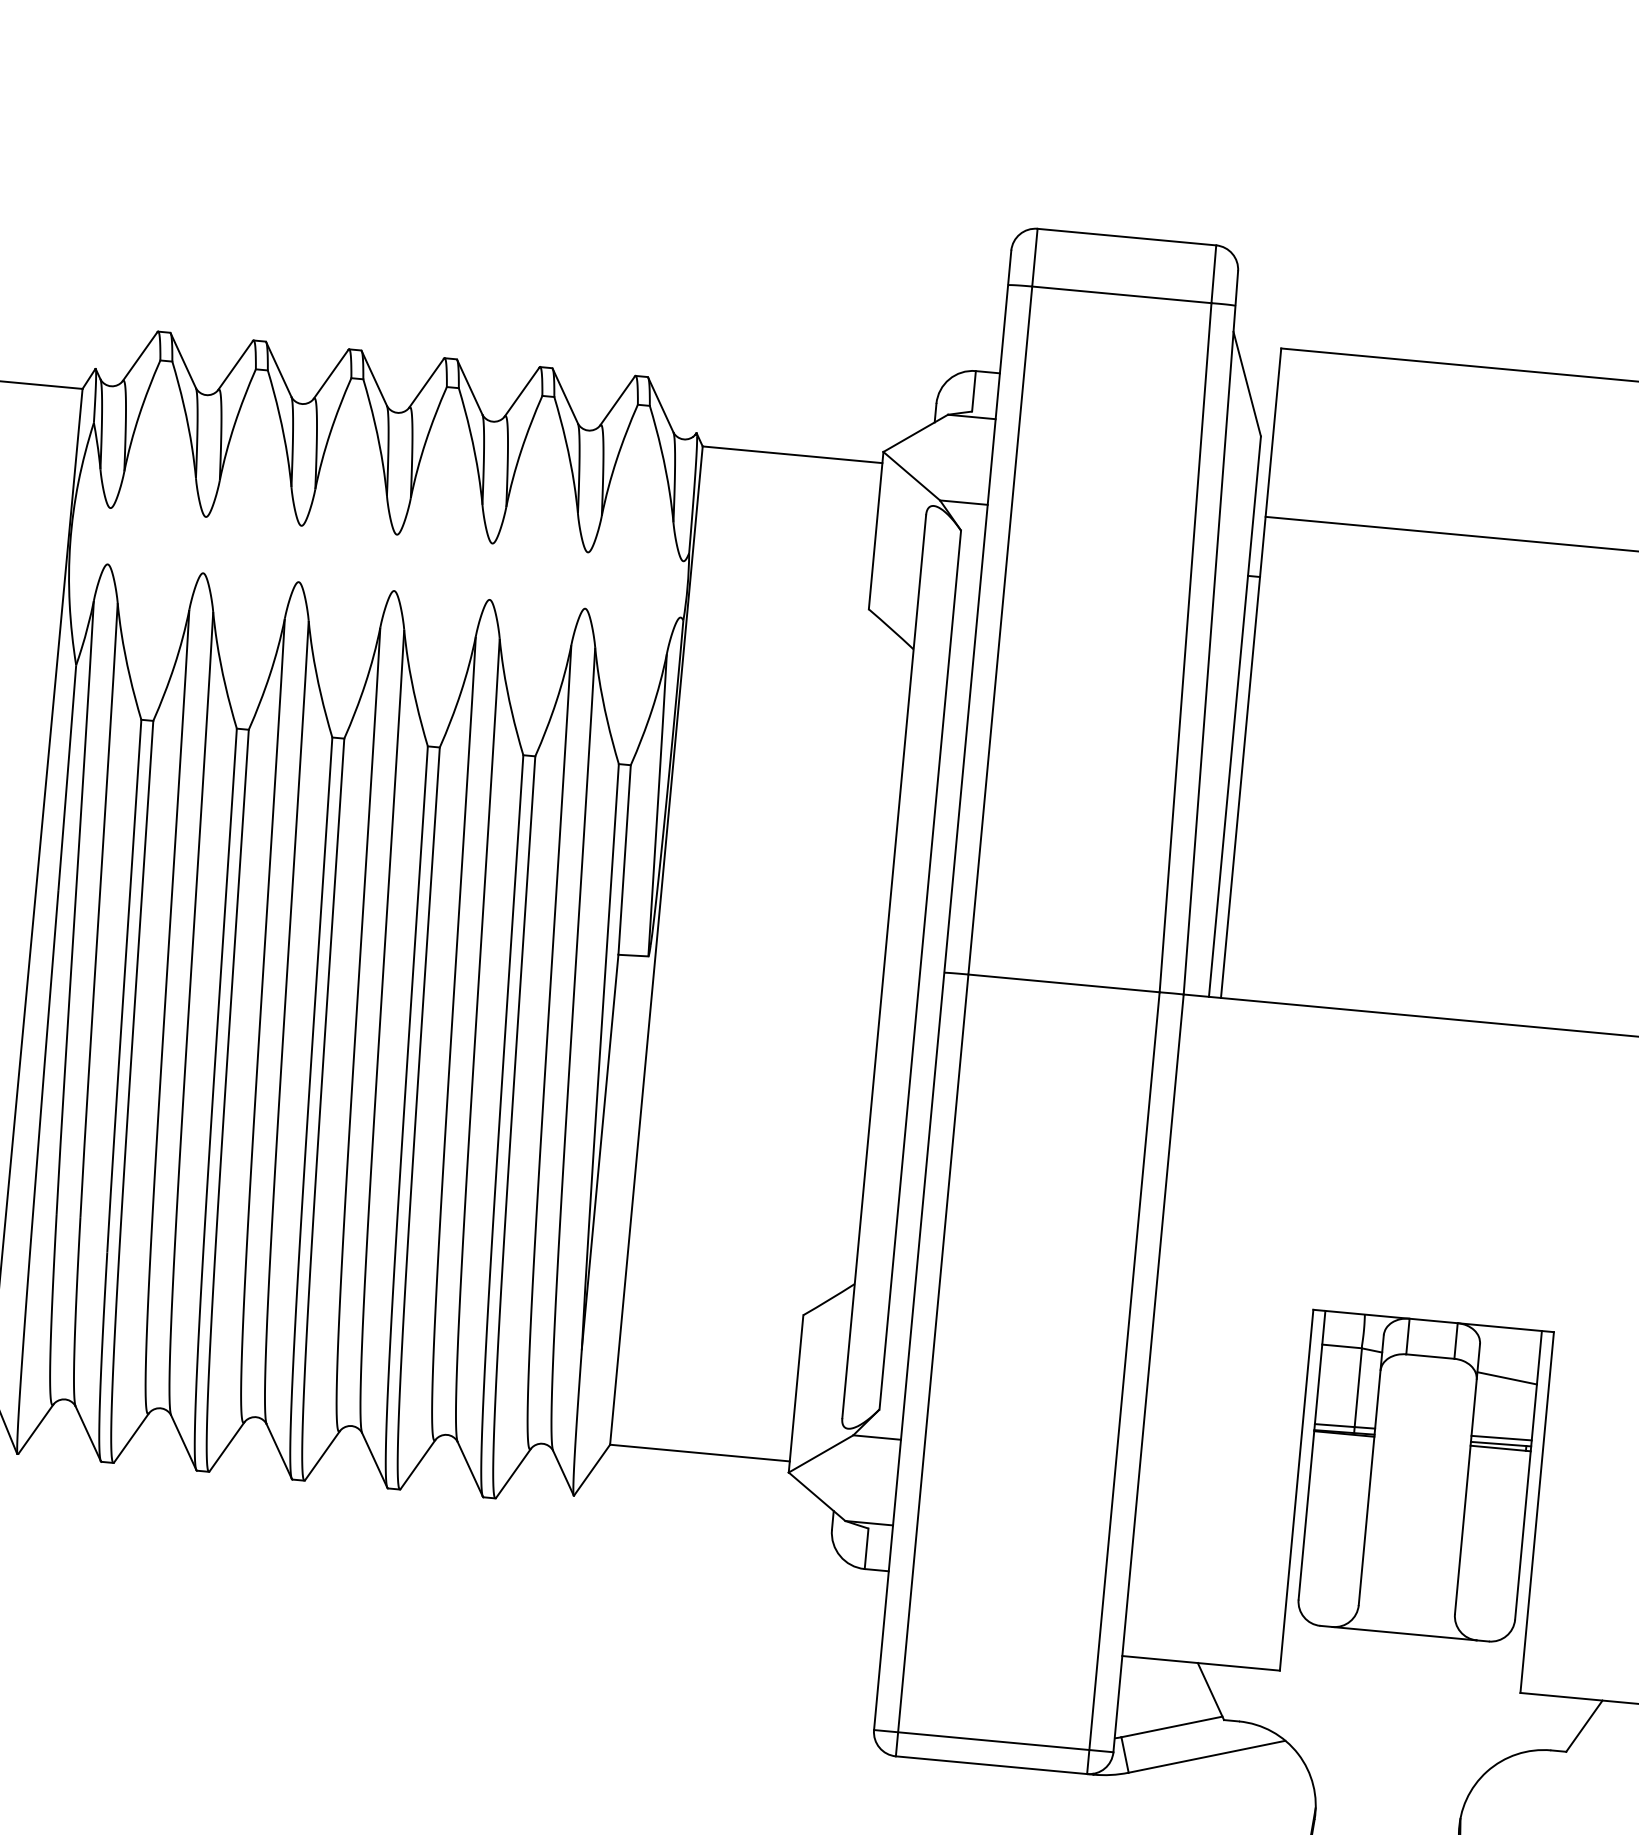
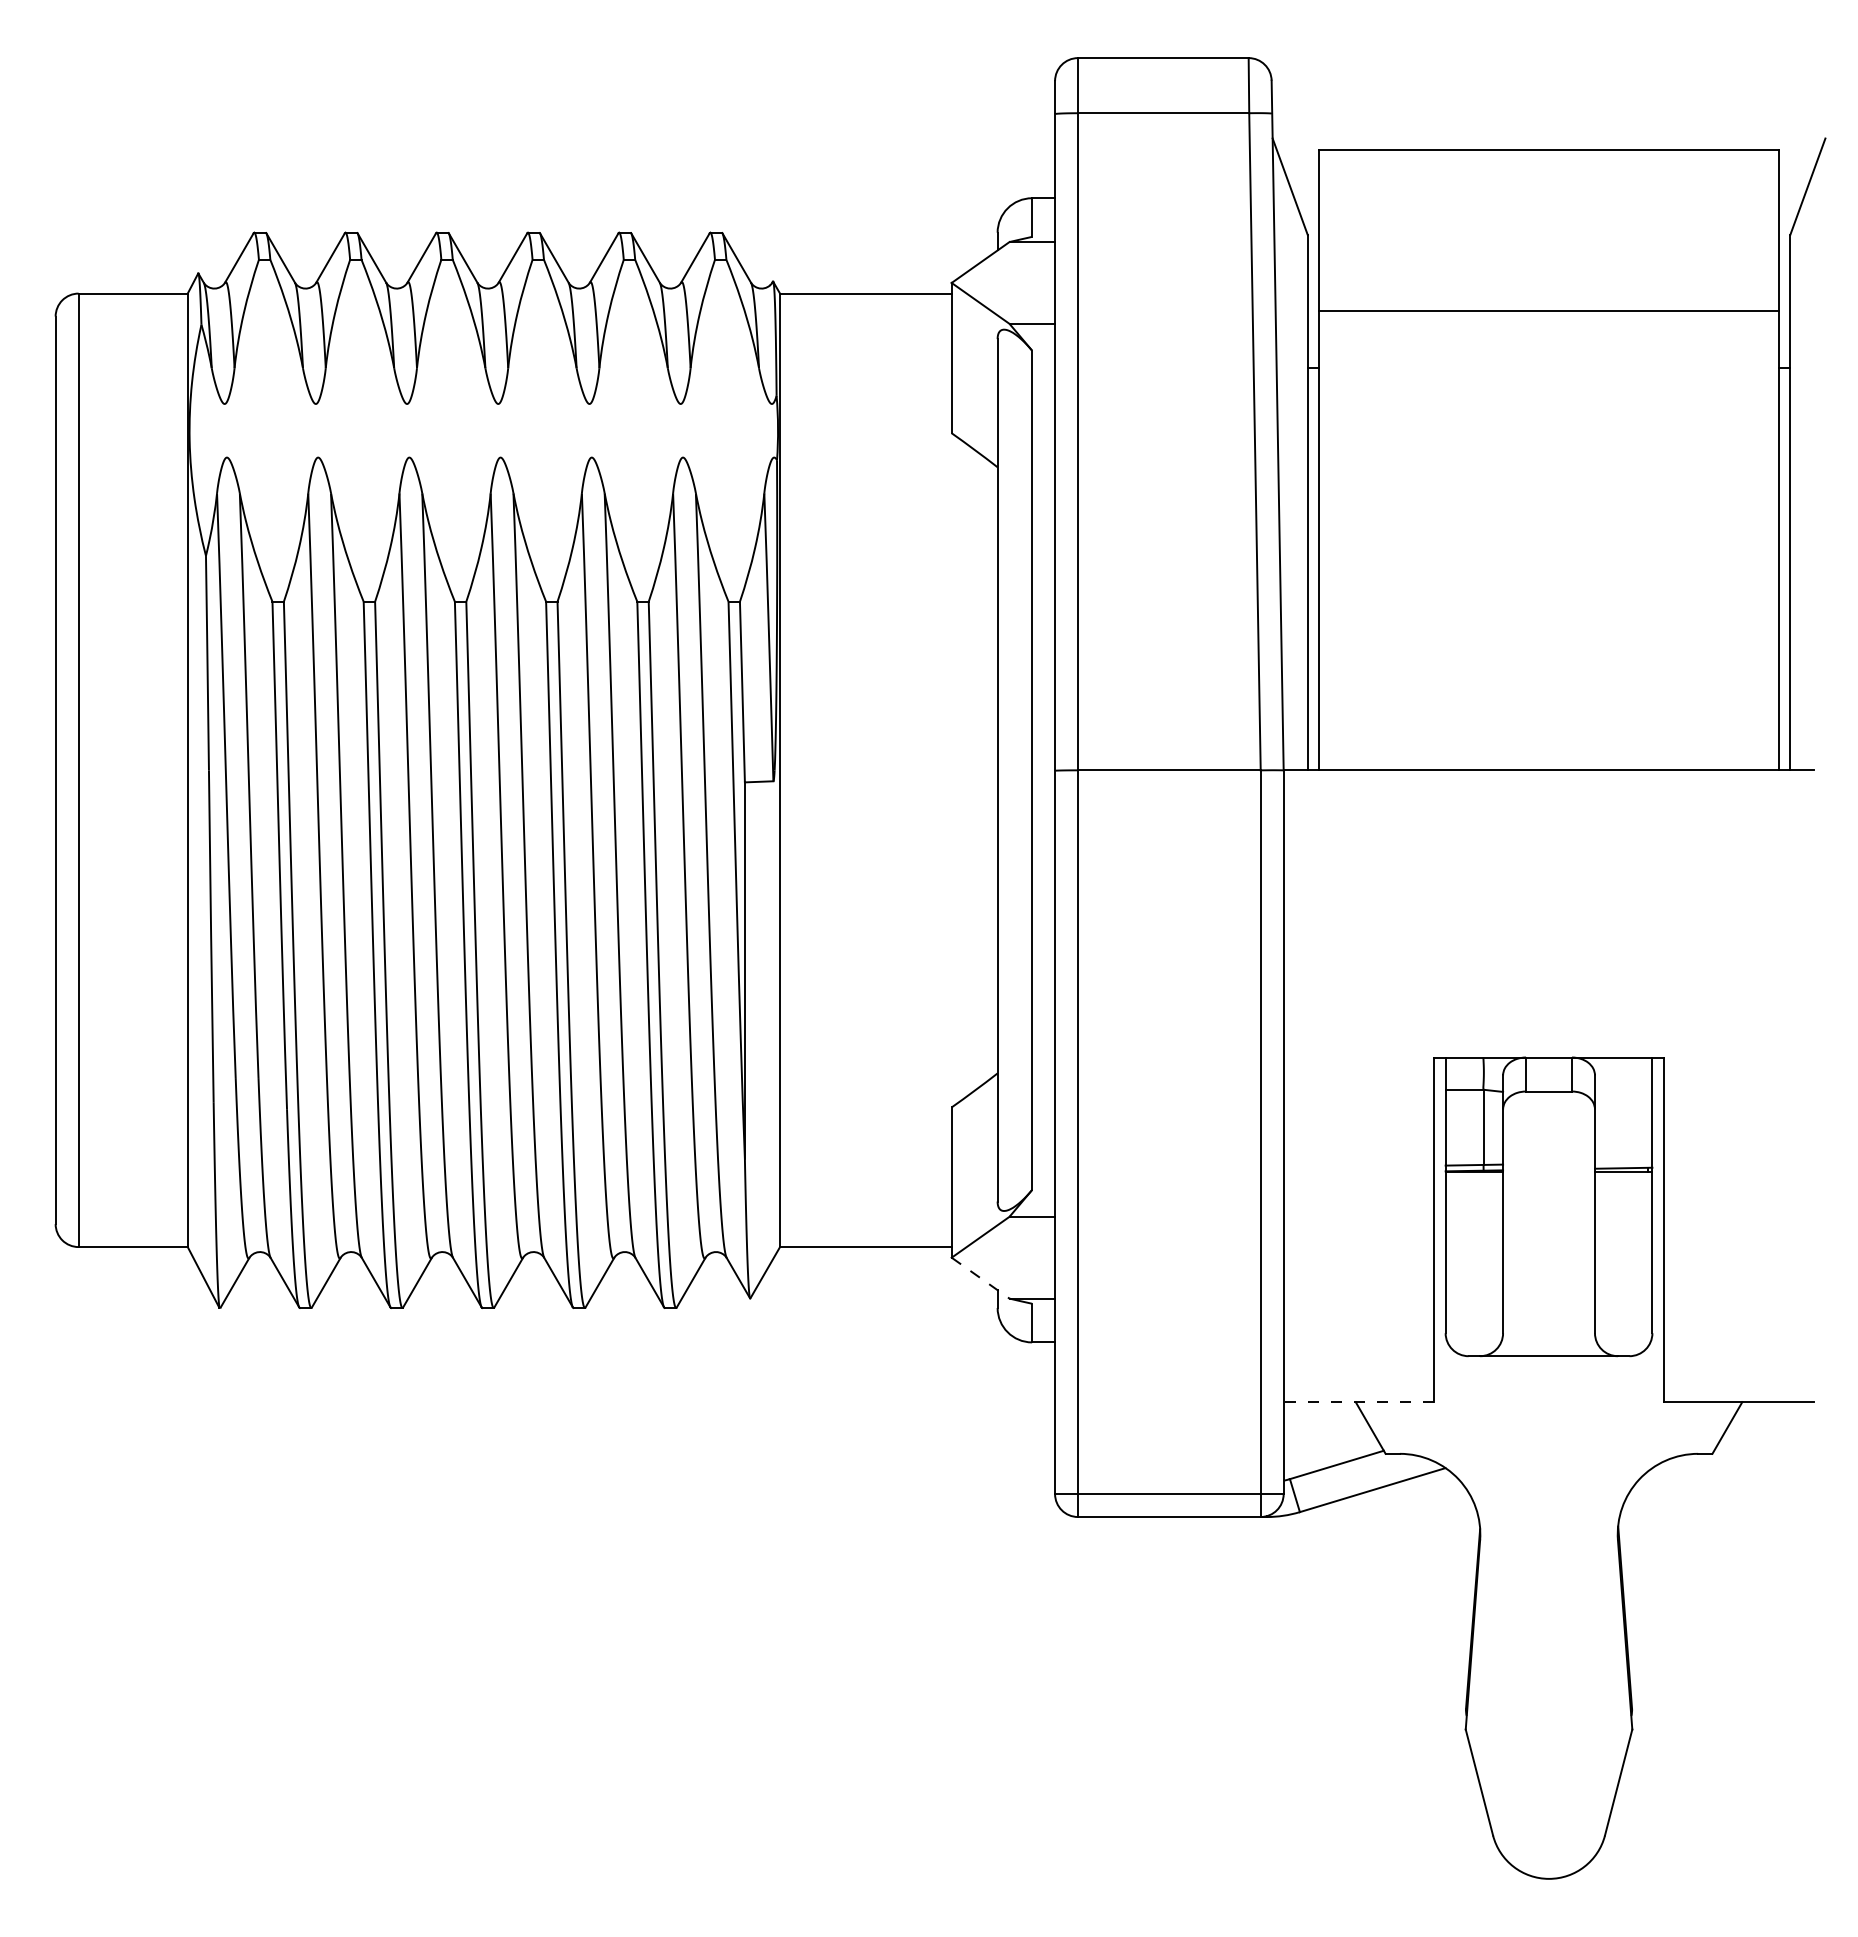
line: (1506, 1378) -> (1623, 1105), removed
line: (1501, 1438) -> (1623, 1162), removed
line: (817, 1497) -> (981, 1278), solid -> dashed
line: (1200, 1663) -> (1358, 1402), solid -> dashed

